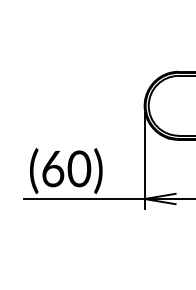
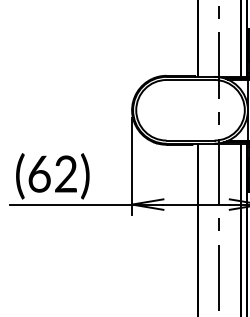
text: (78, 168) -> (65, 173), (60) -> (62)

